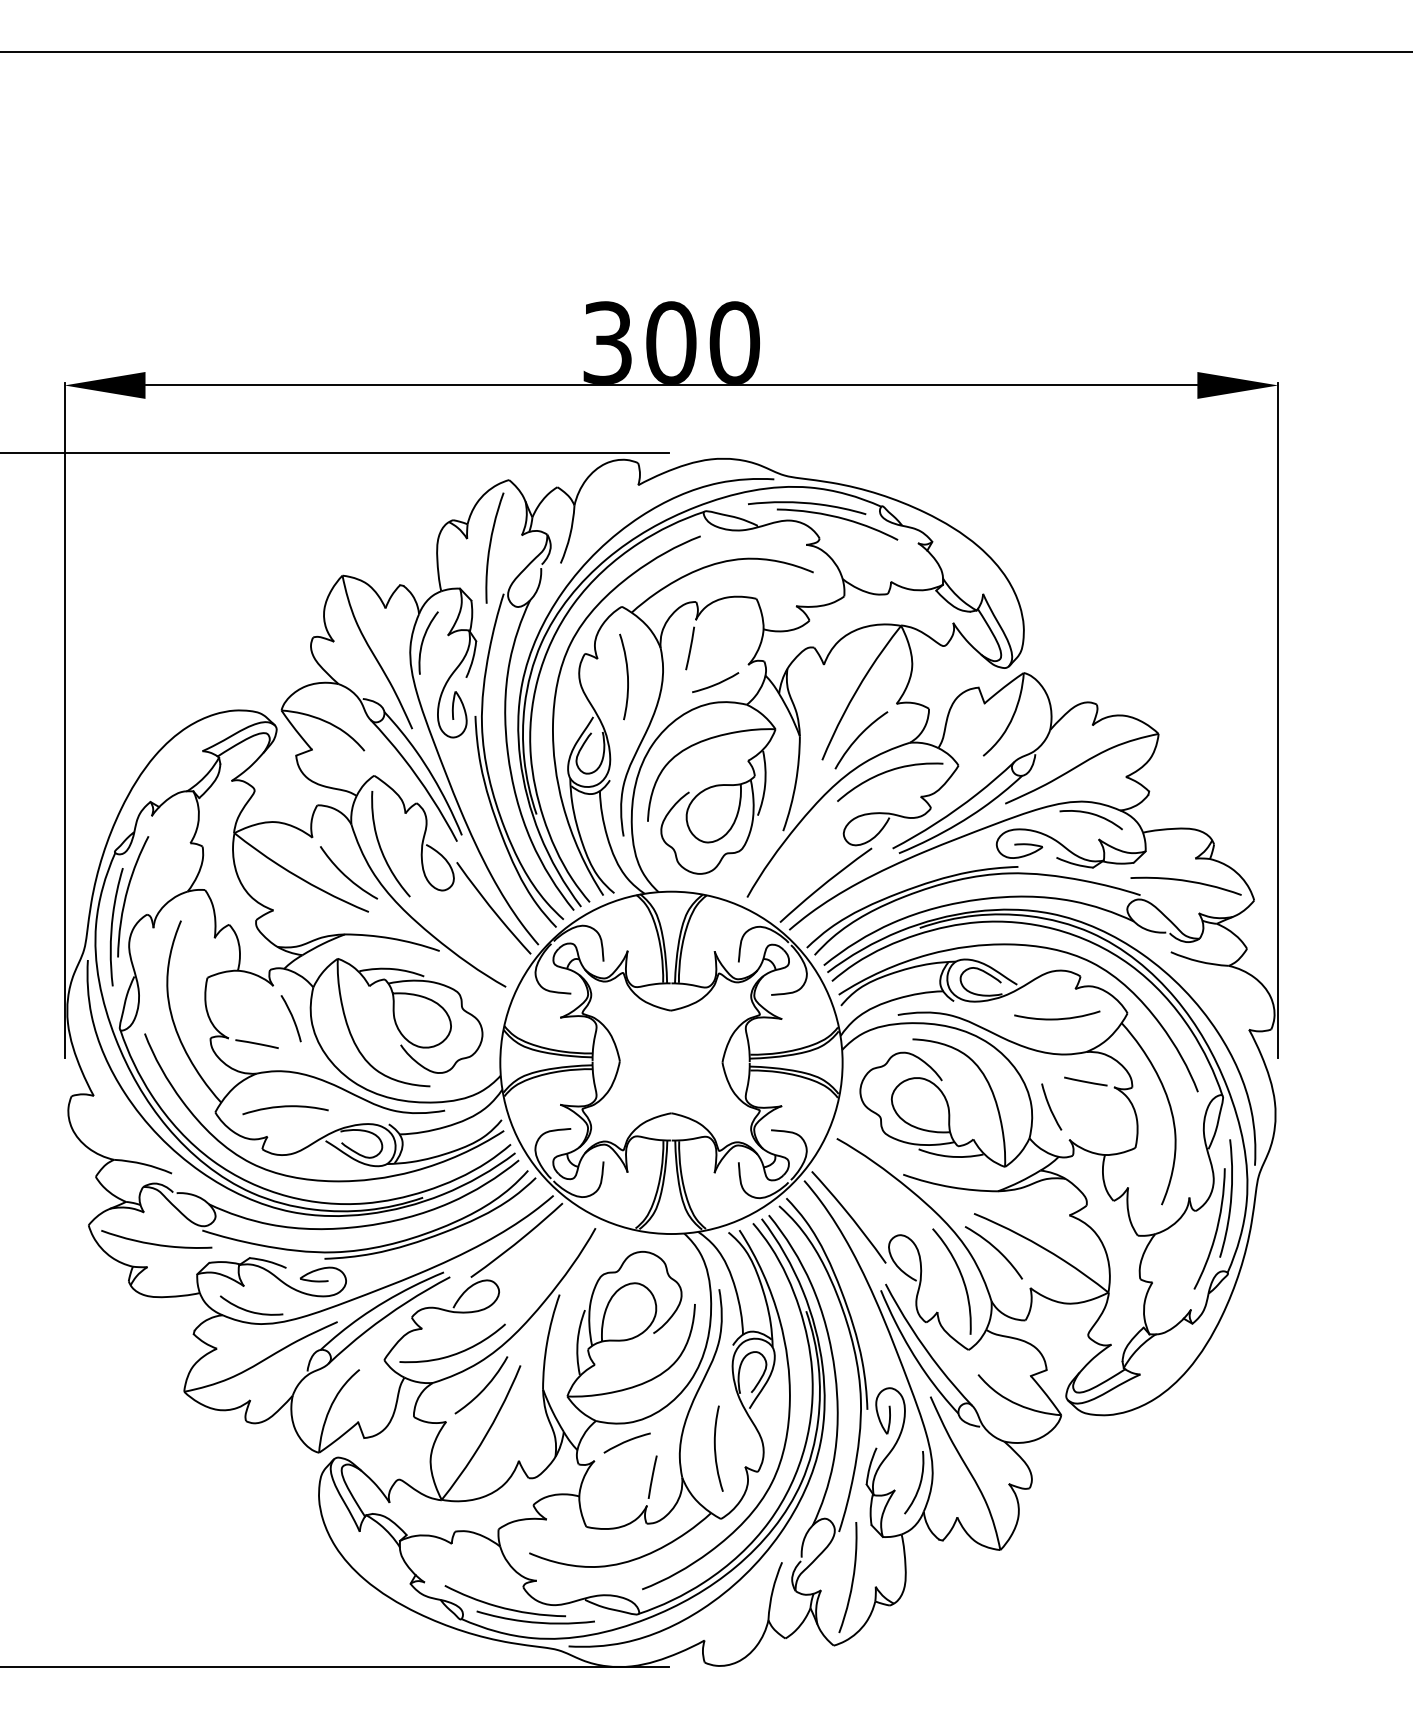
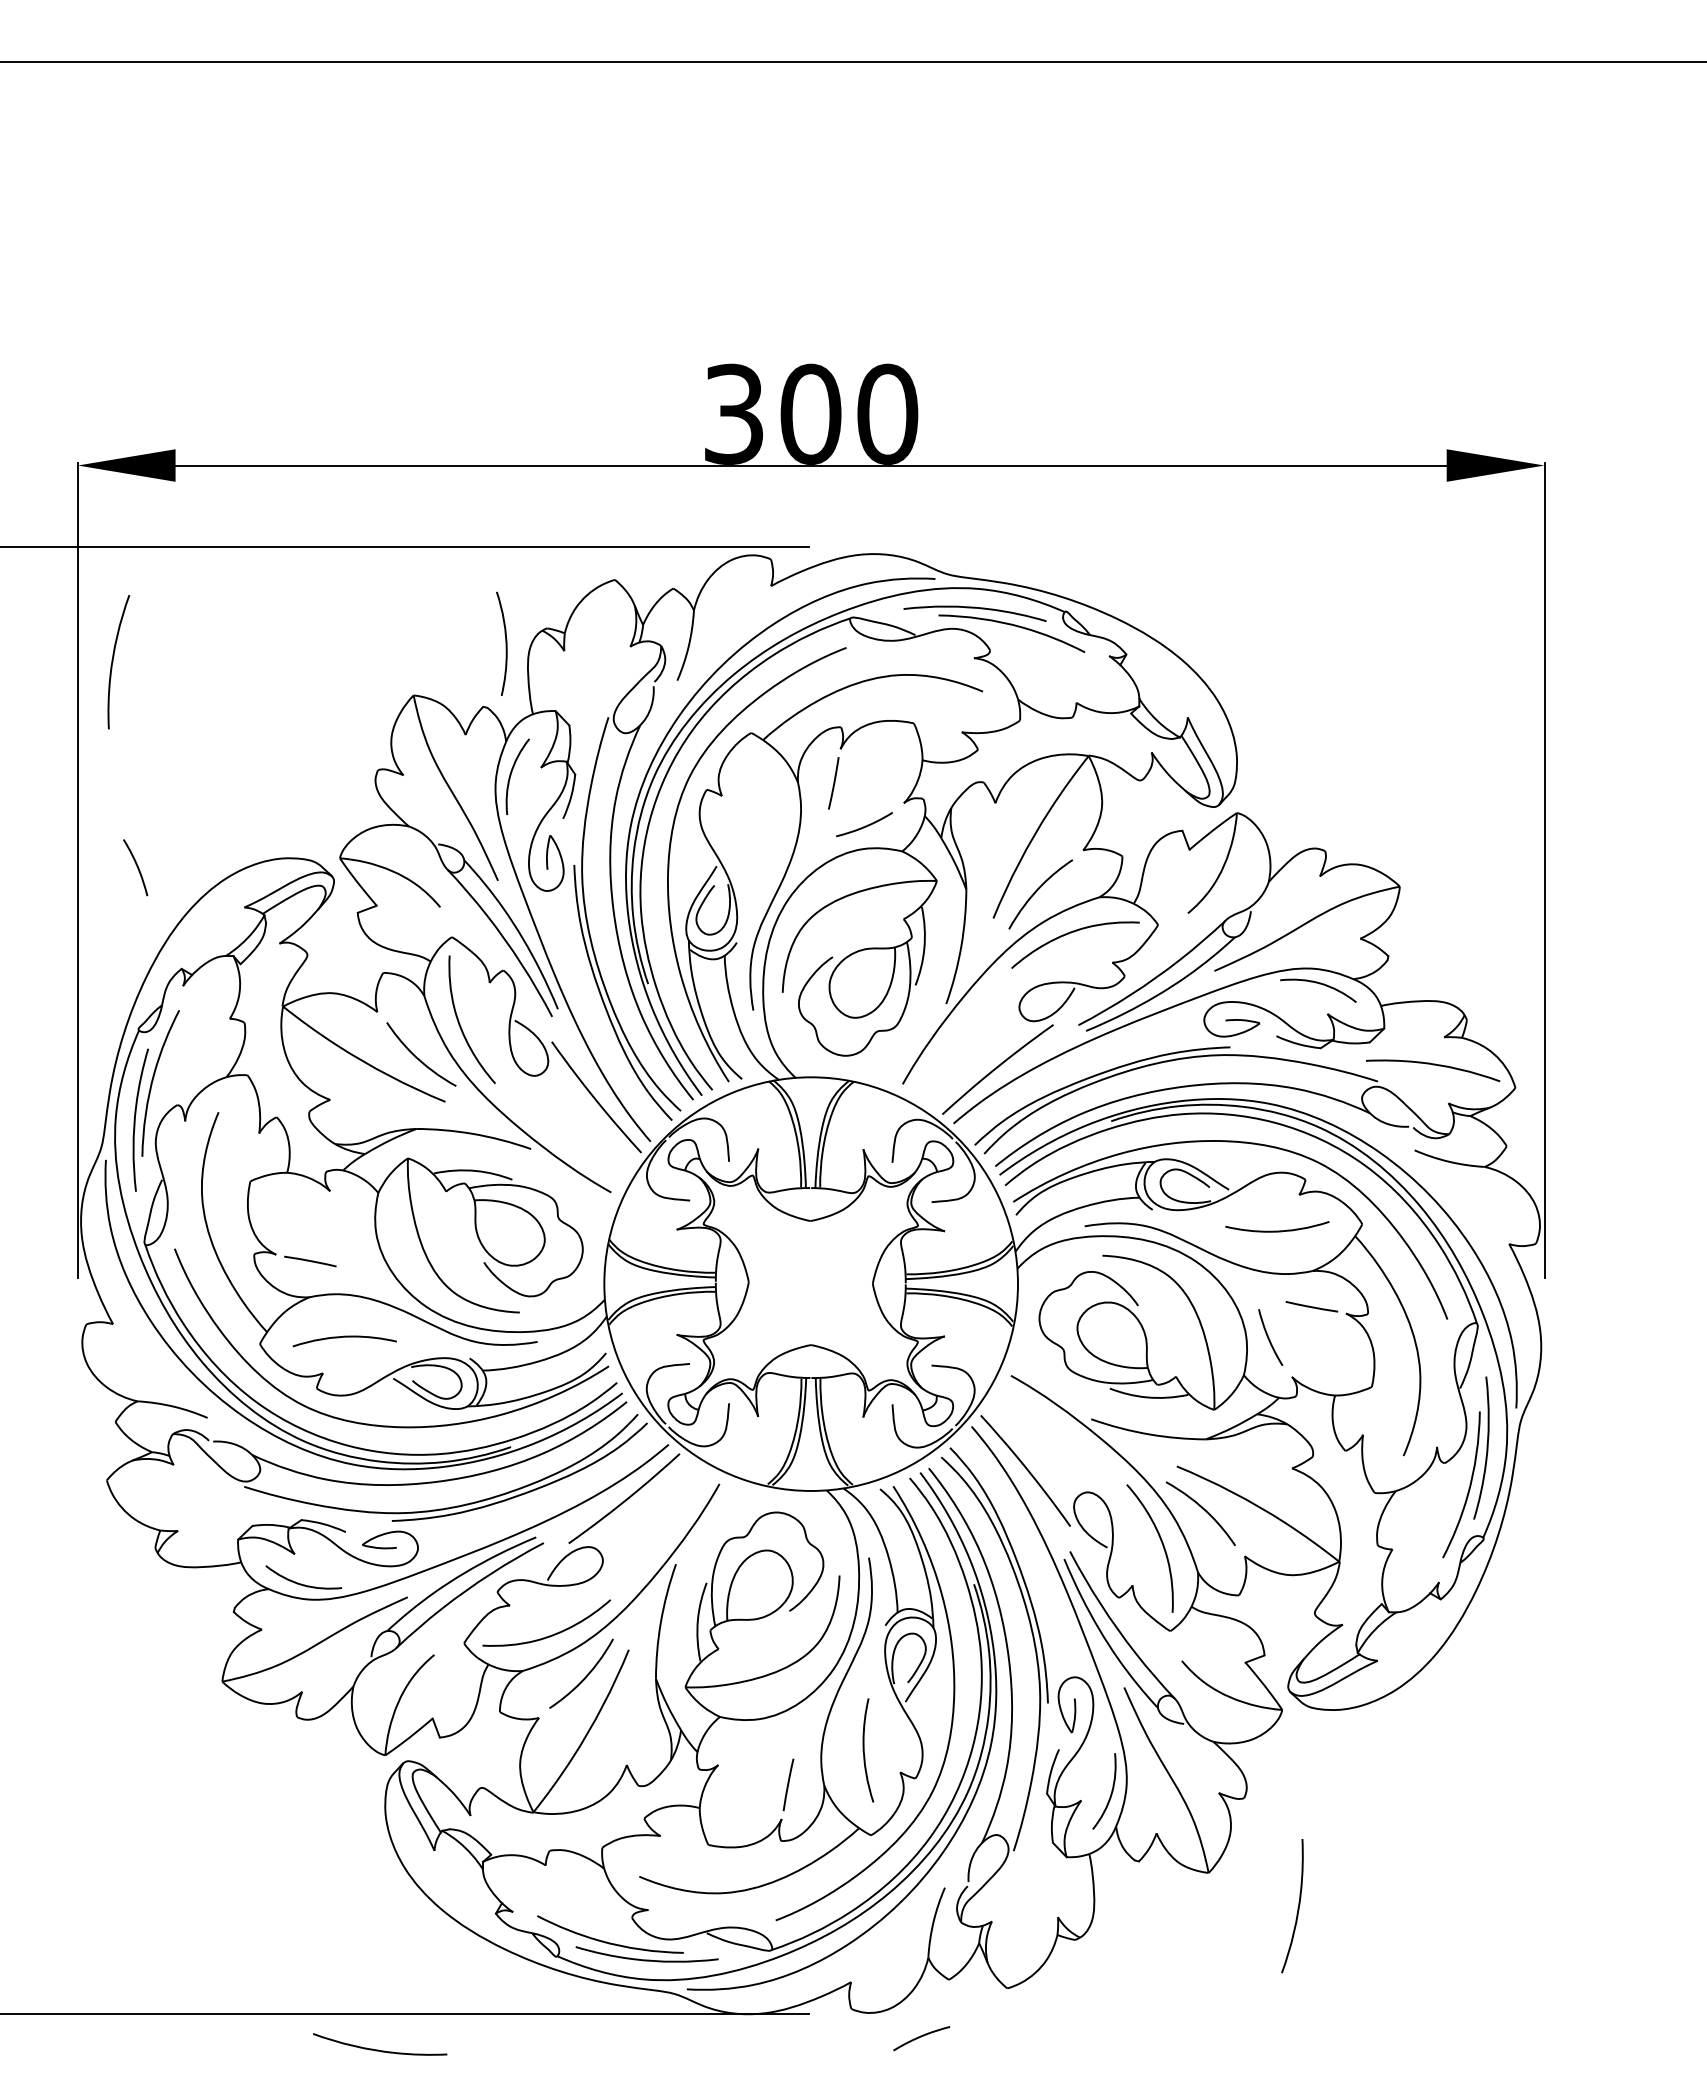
curve: (490, 548) -> (113, 662), moved
curve: (627, 676) -> (505, 643), moved
curve: (291, 1017) -> (136, 866), moved
curve: (155, 1243) -> (378, 2049), moved
curve: (627, 1442) -> (921, 2037), moved
curve: (852, 1578) -> (1297, 1907), moved

